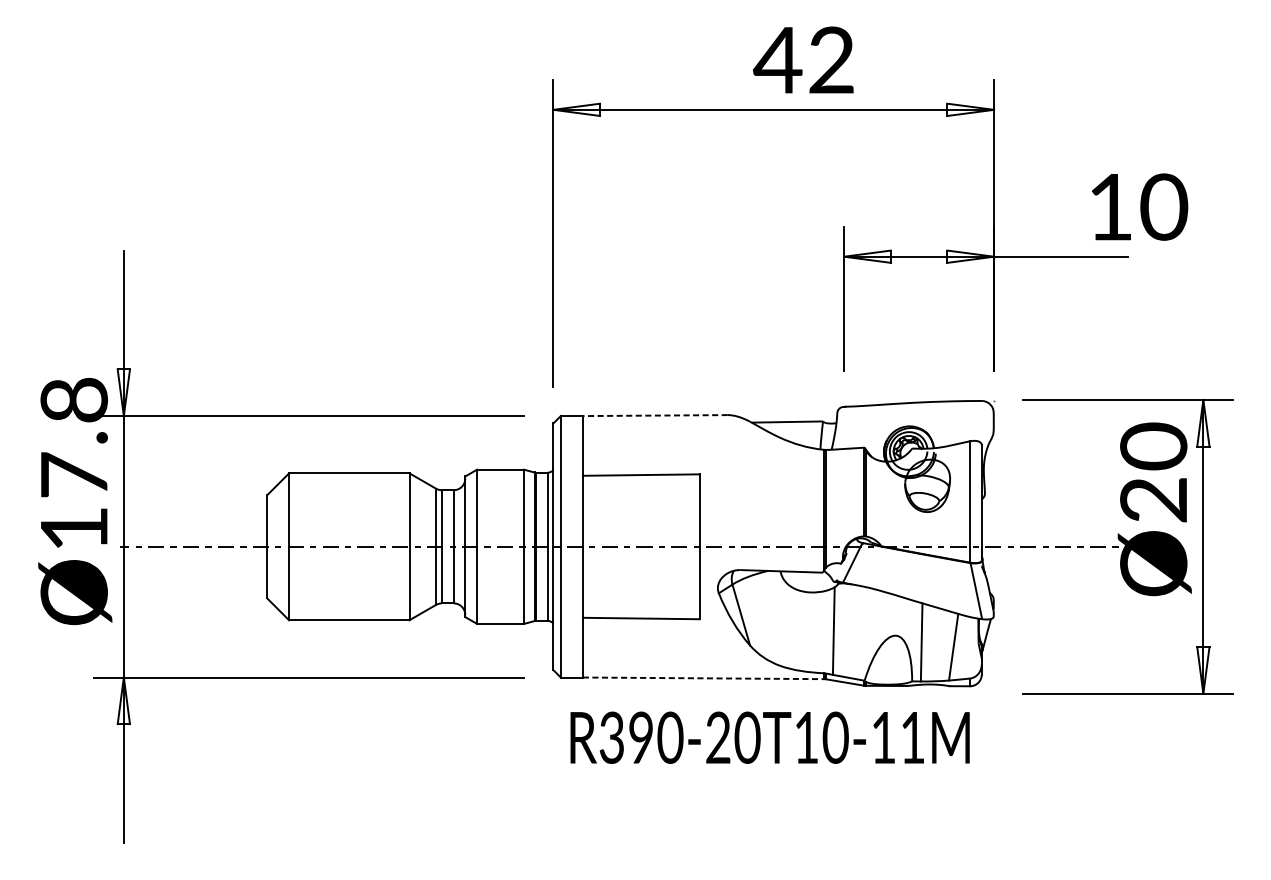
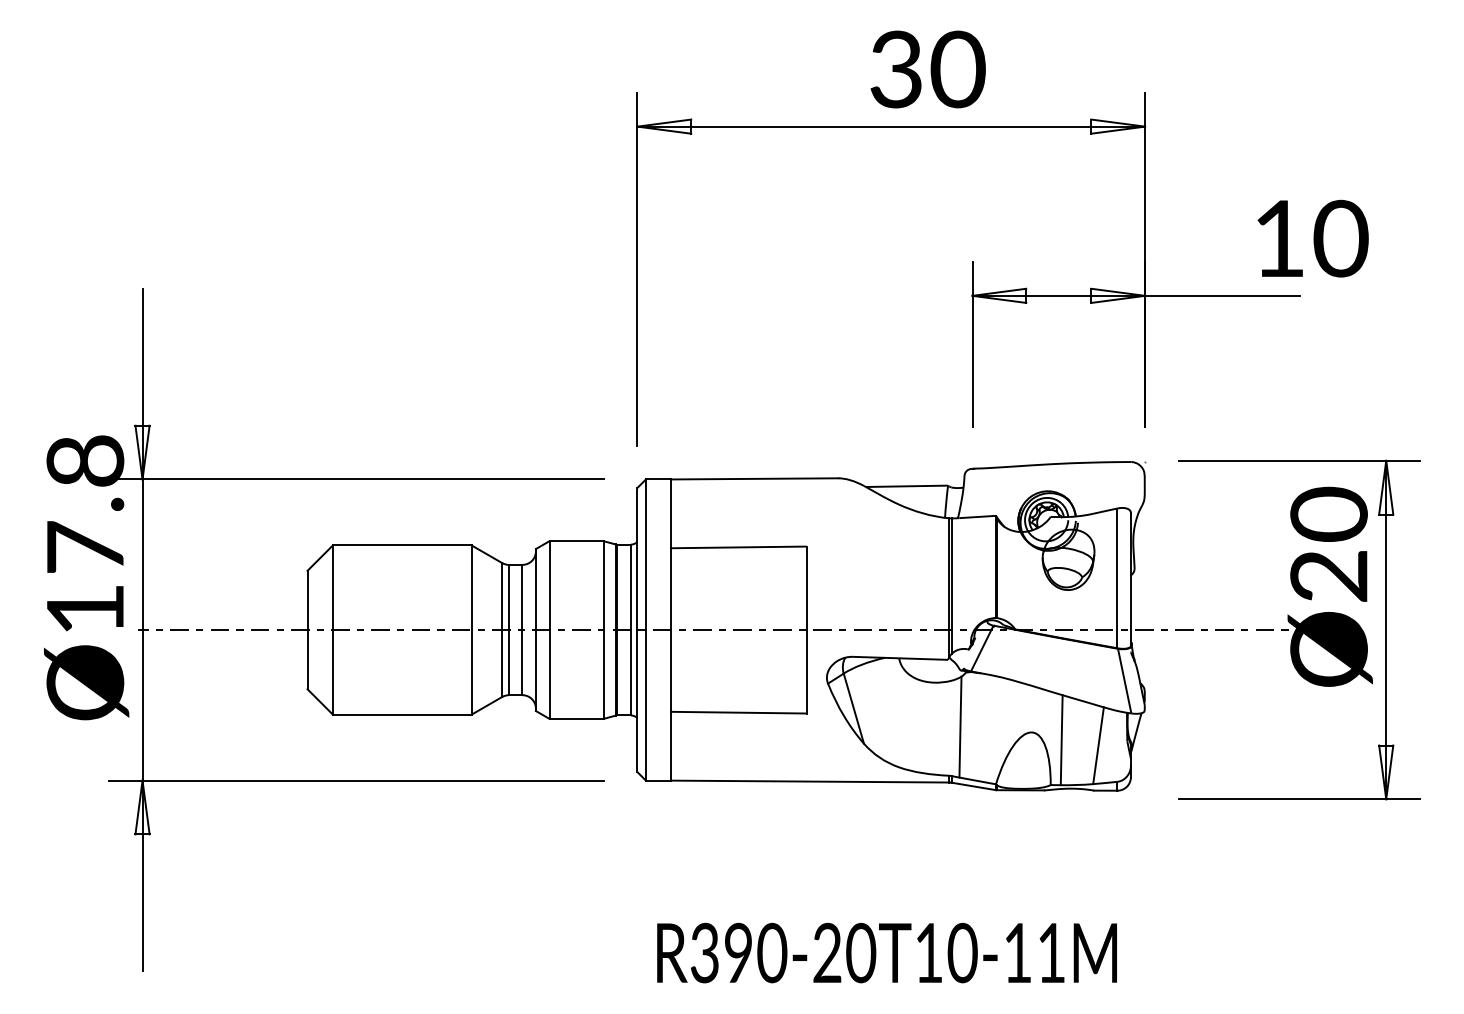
text: (804, 60) -> (926, 69), 42 -> 30
line: (655, 415) -> (754, 478), dashed -> solid
line: (703, 678) -> (810, 781), dashed -> solid
text: (769, 737) -> (886, 952), moved

